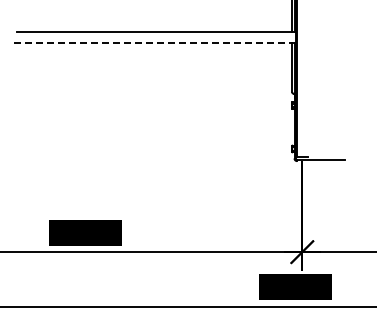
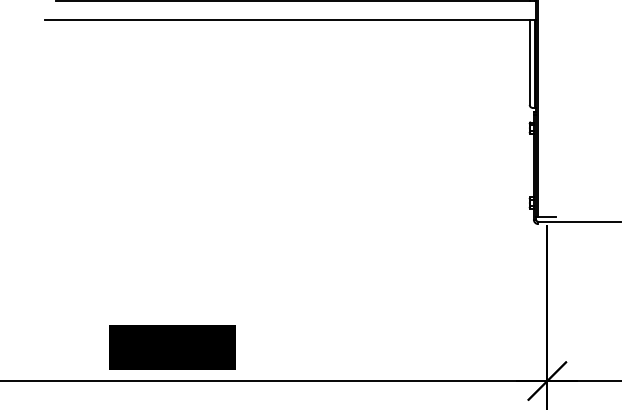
line: (153, 42) -> (290, 19), dashed -> solid

